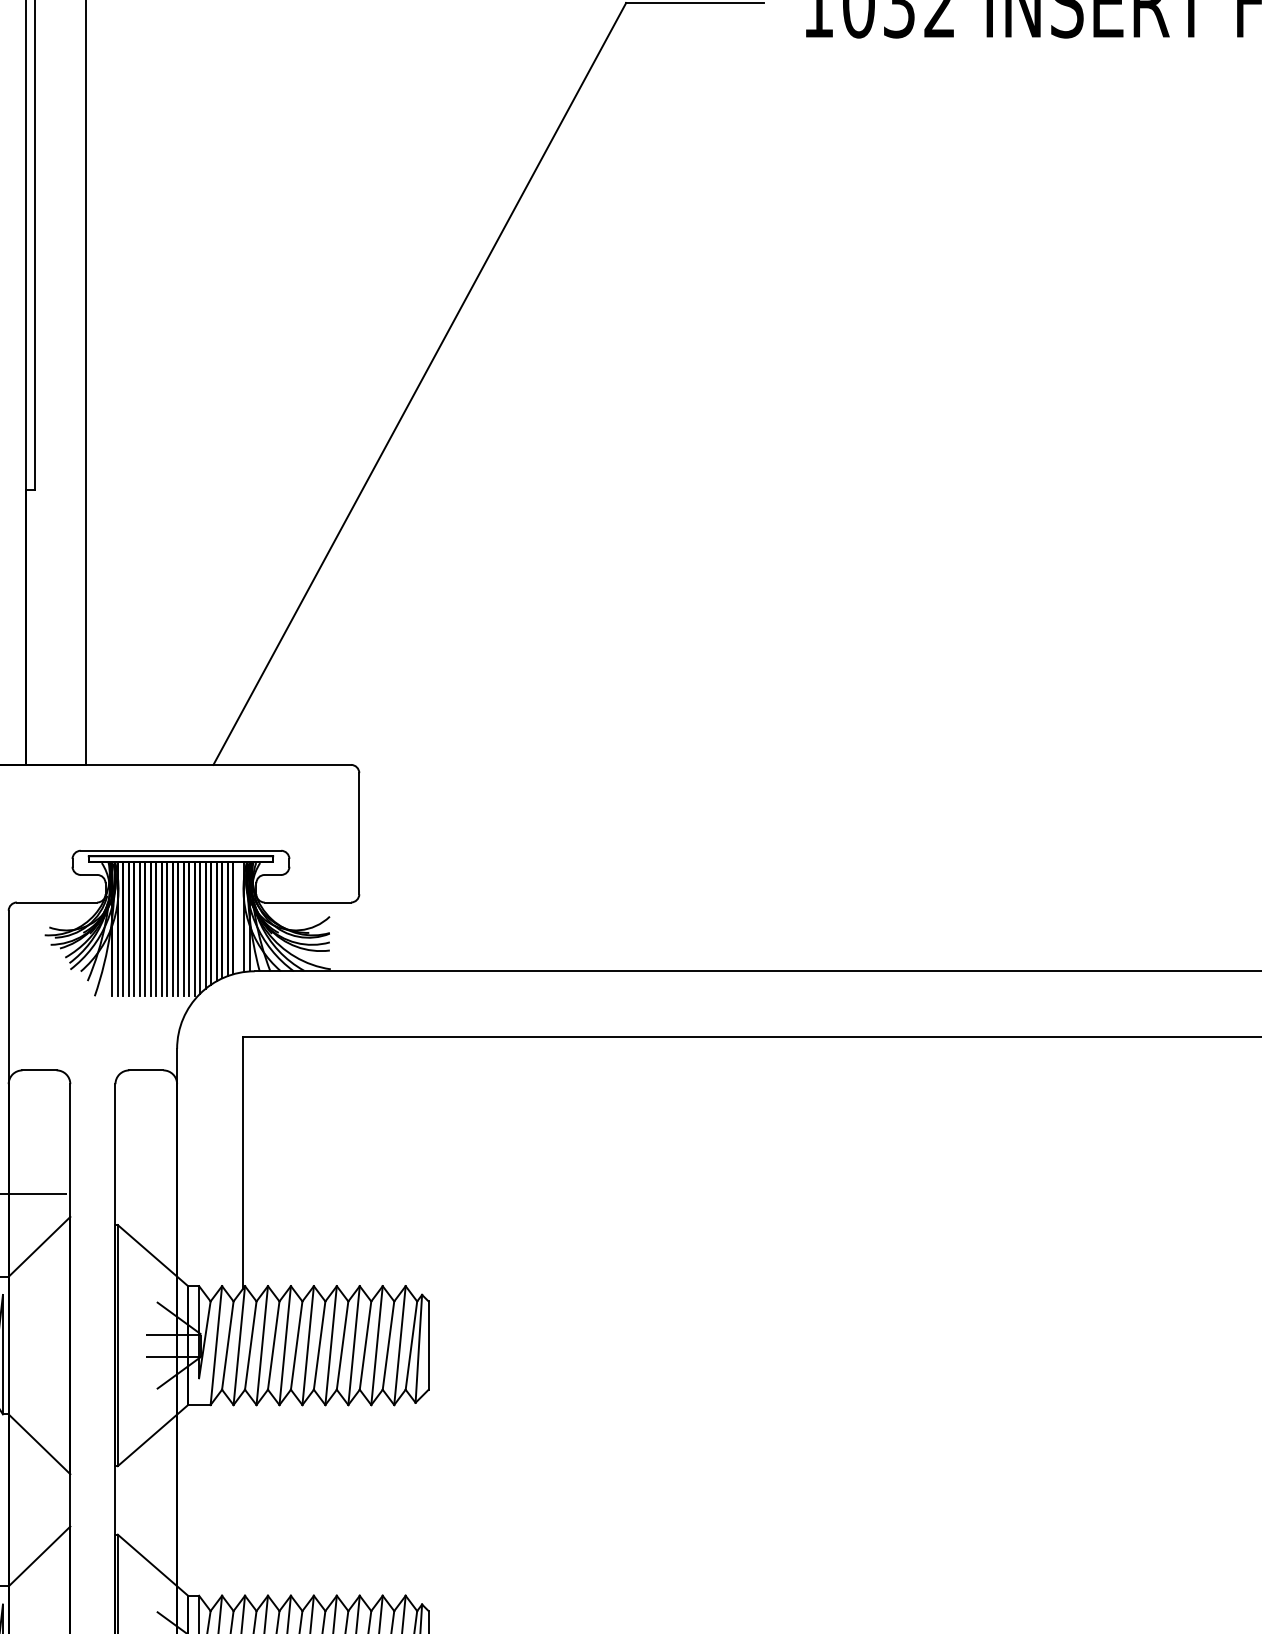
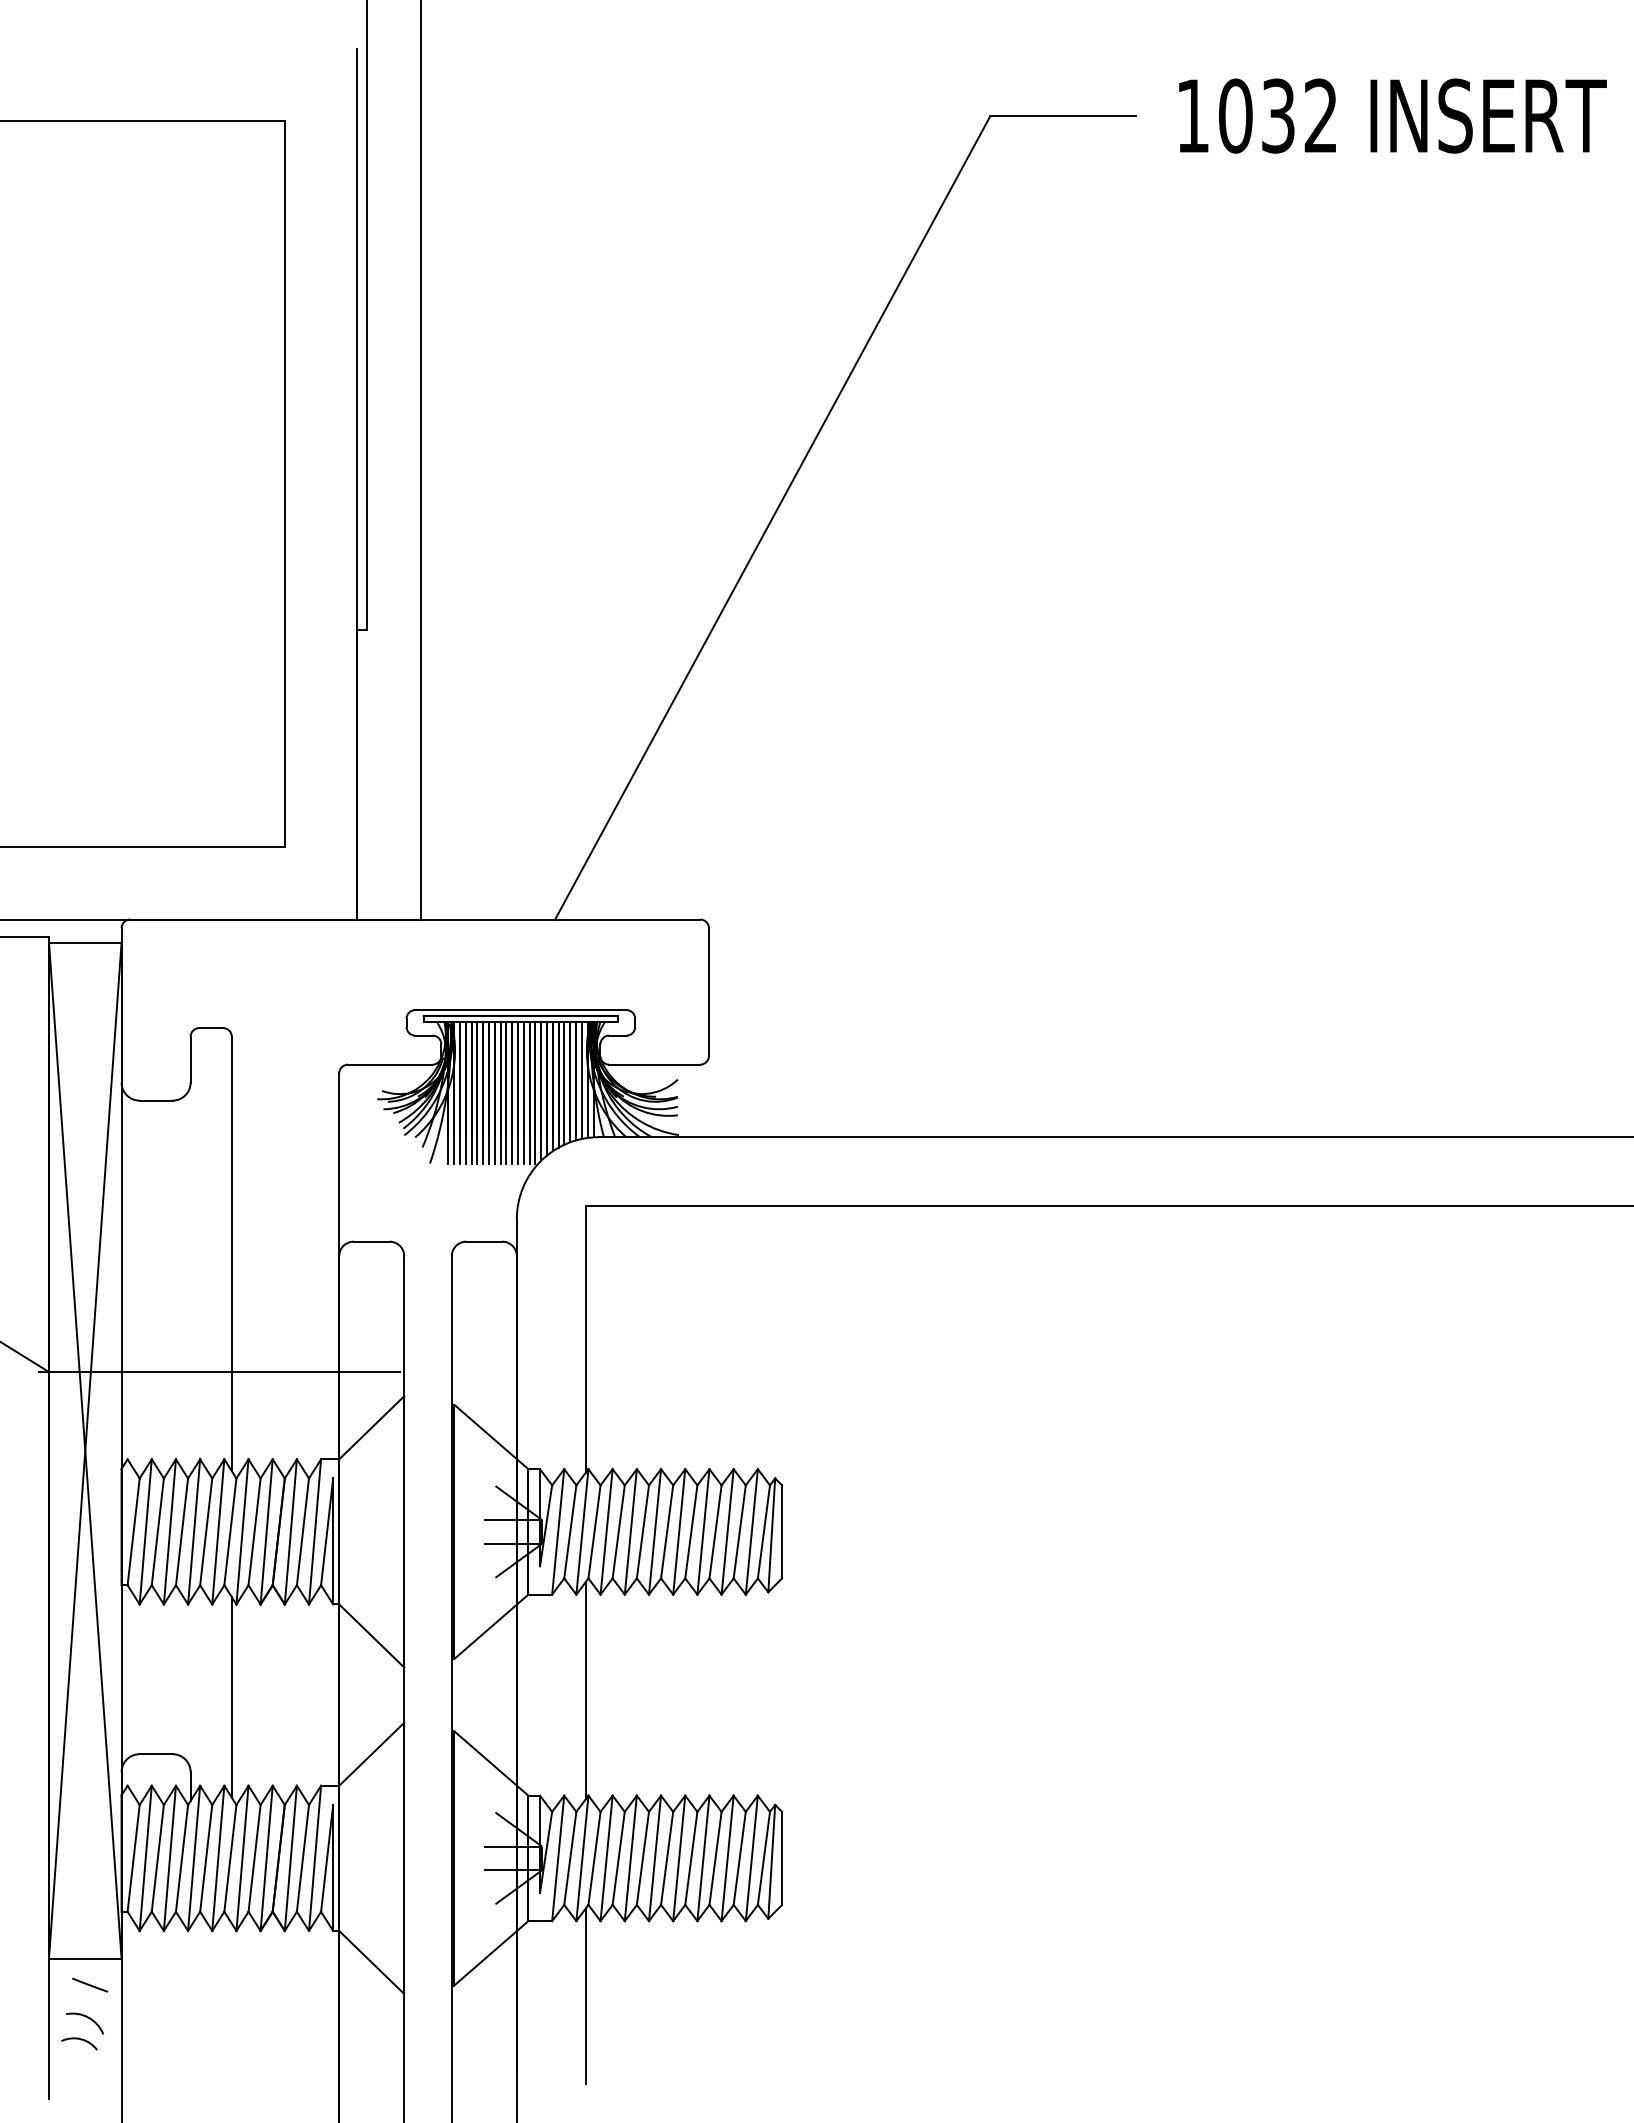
line: (238, 916) -> (581, 1079), added
line: (242, 1496) -> (585, 1690), added

